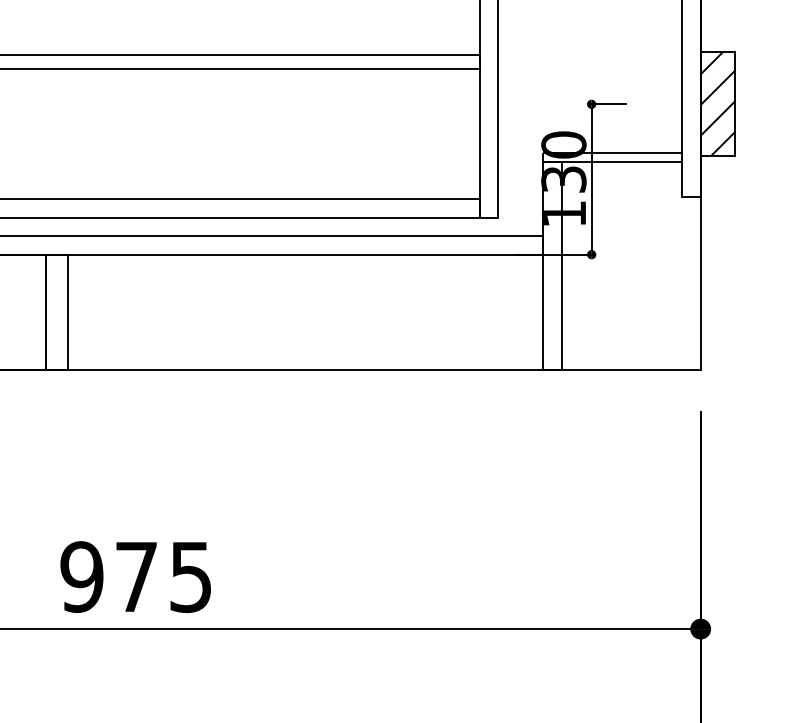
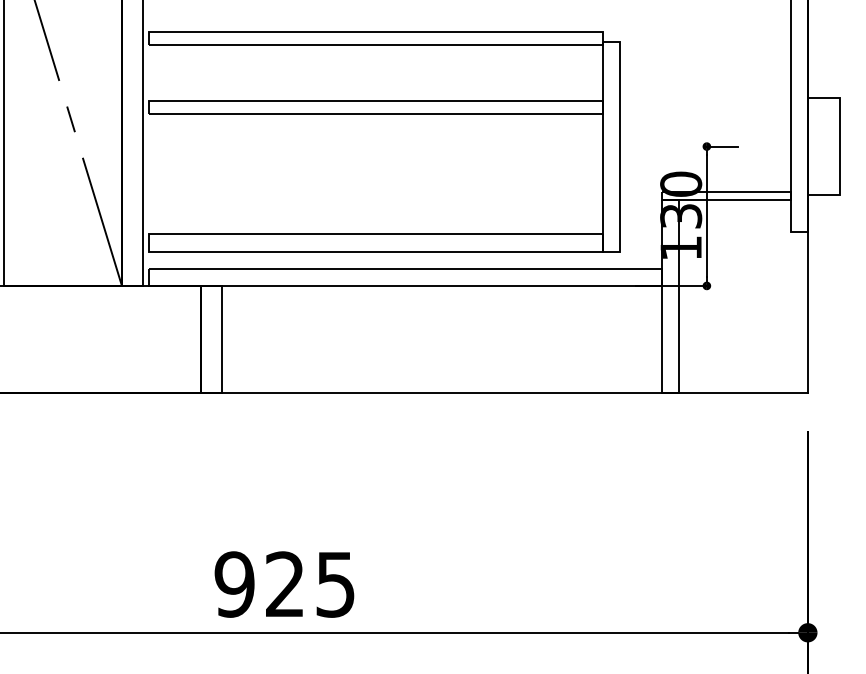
hatch: (717, 104) -> (823, 146), removed
text: (135, 575) -> (284, 583), 975 -> 925

